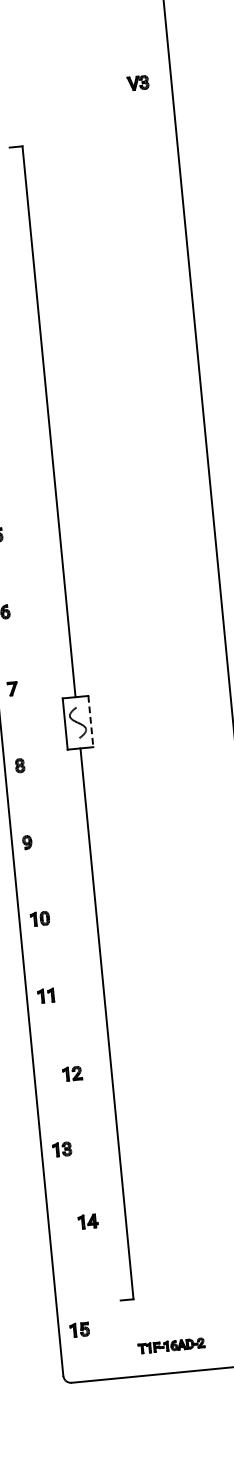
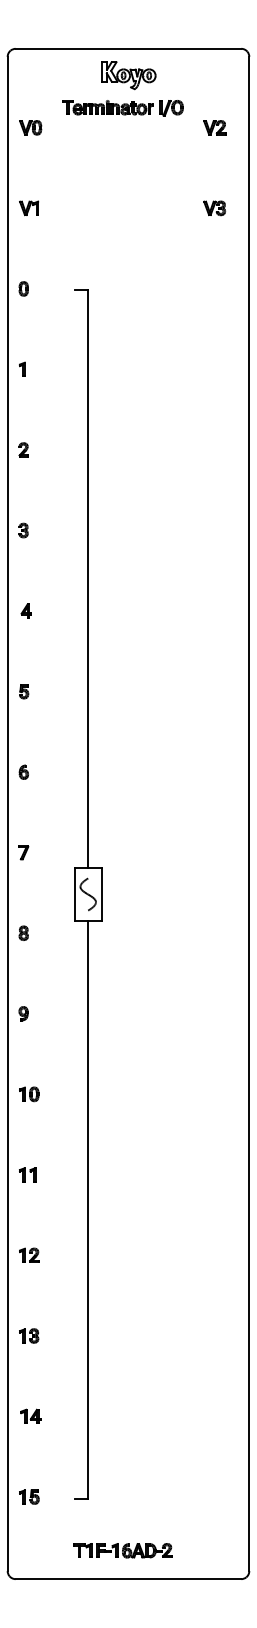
part: (138, 83) -> (214, 208), moved
line: (90, 721) -> (101, 894), dashed -> solid
part: (72, 1072) -> (29, 1254), moved
part: (87, 1220) -> (30, 1415), moved
part: (79, 1329) -> (29, 1496), moved
part: (171, 1345) -> (122, 1550), size x1.43

